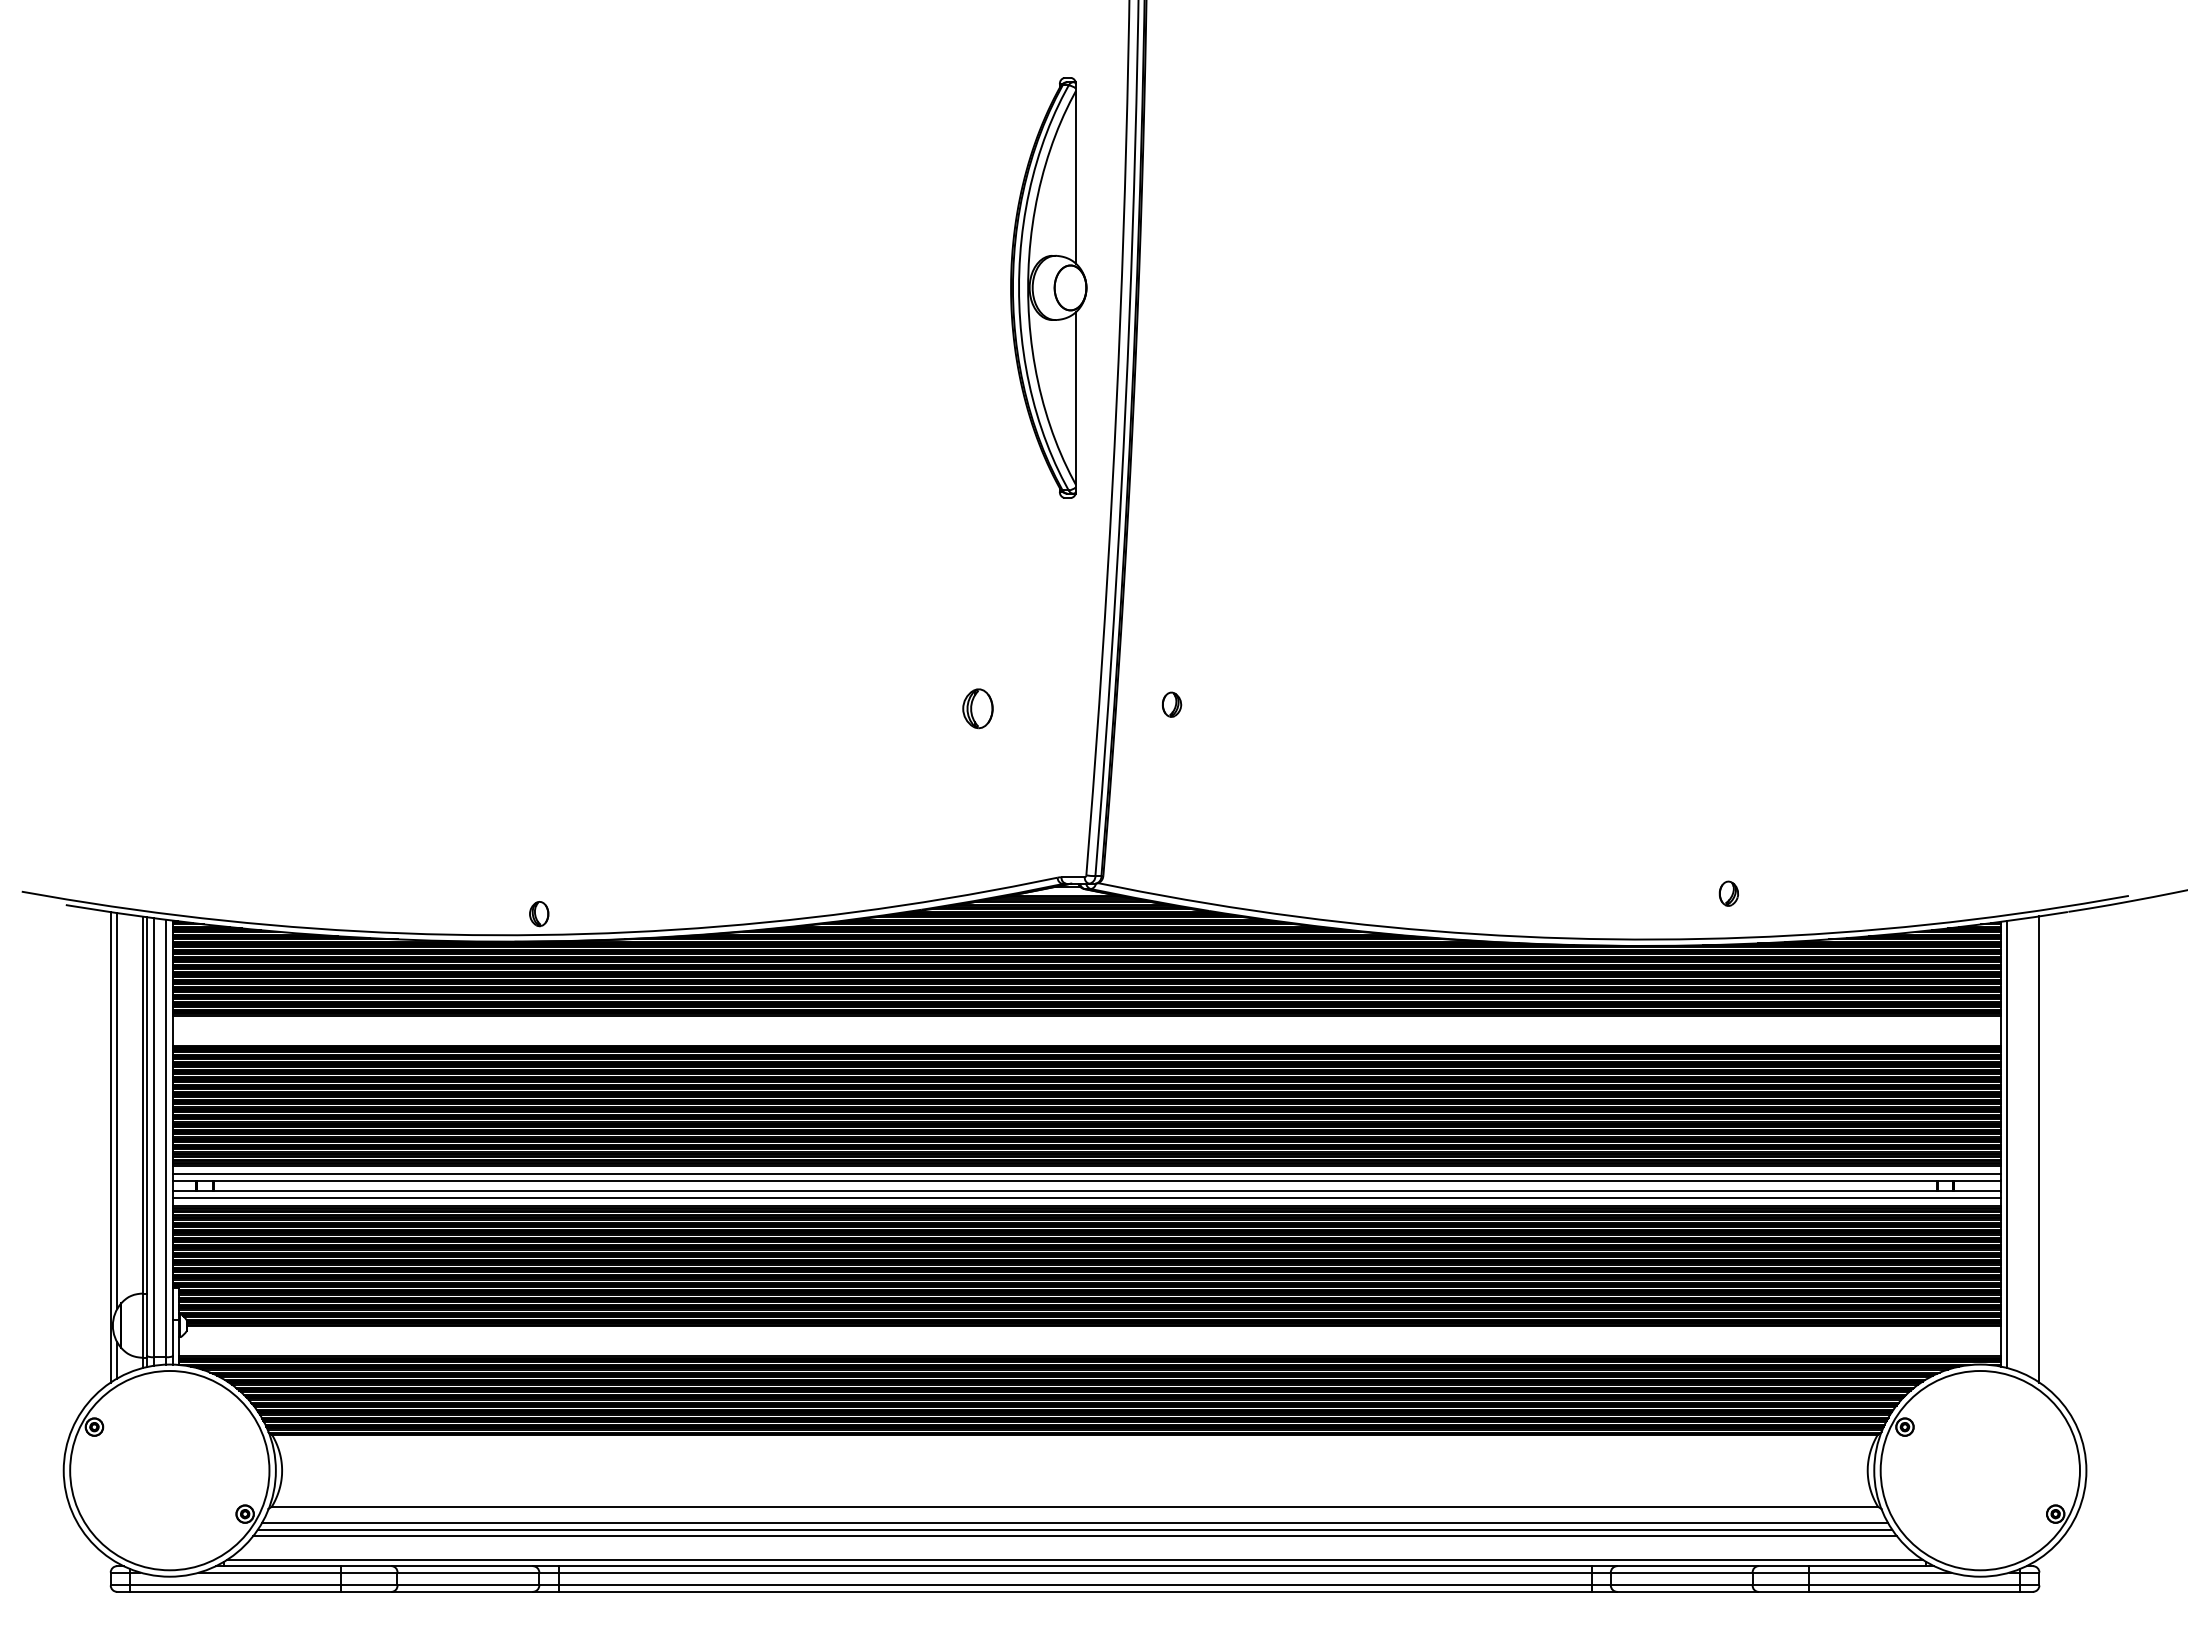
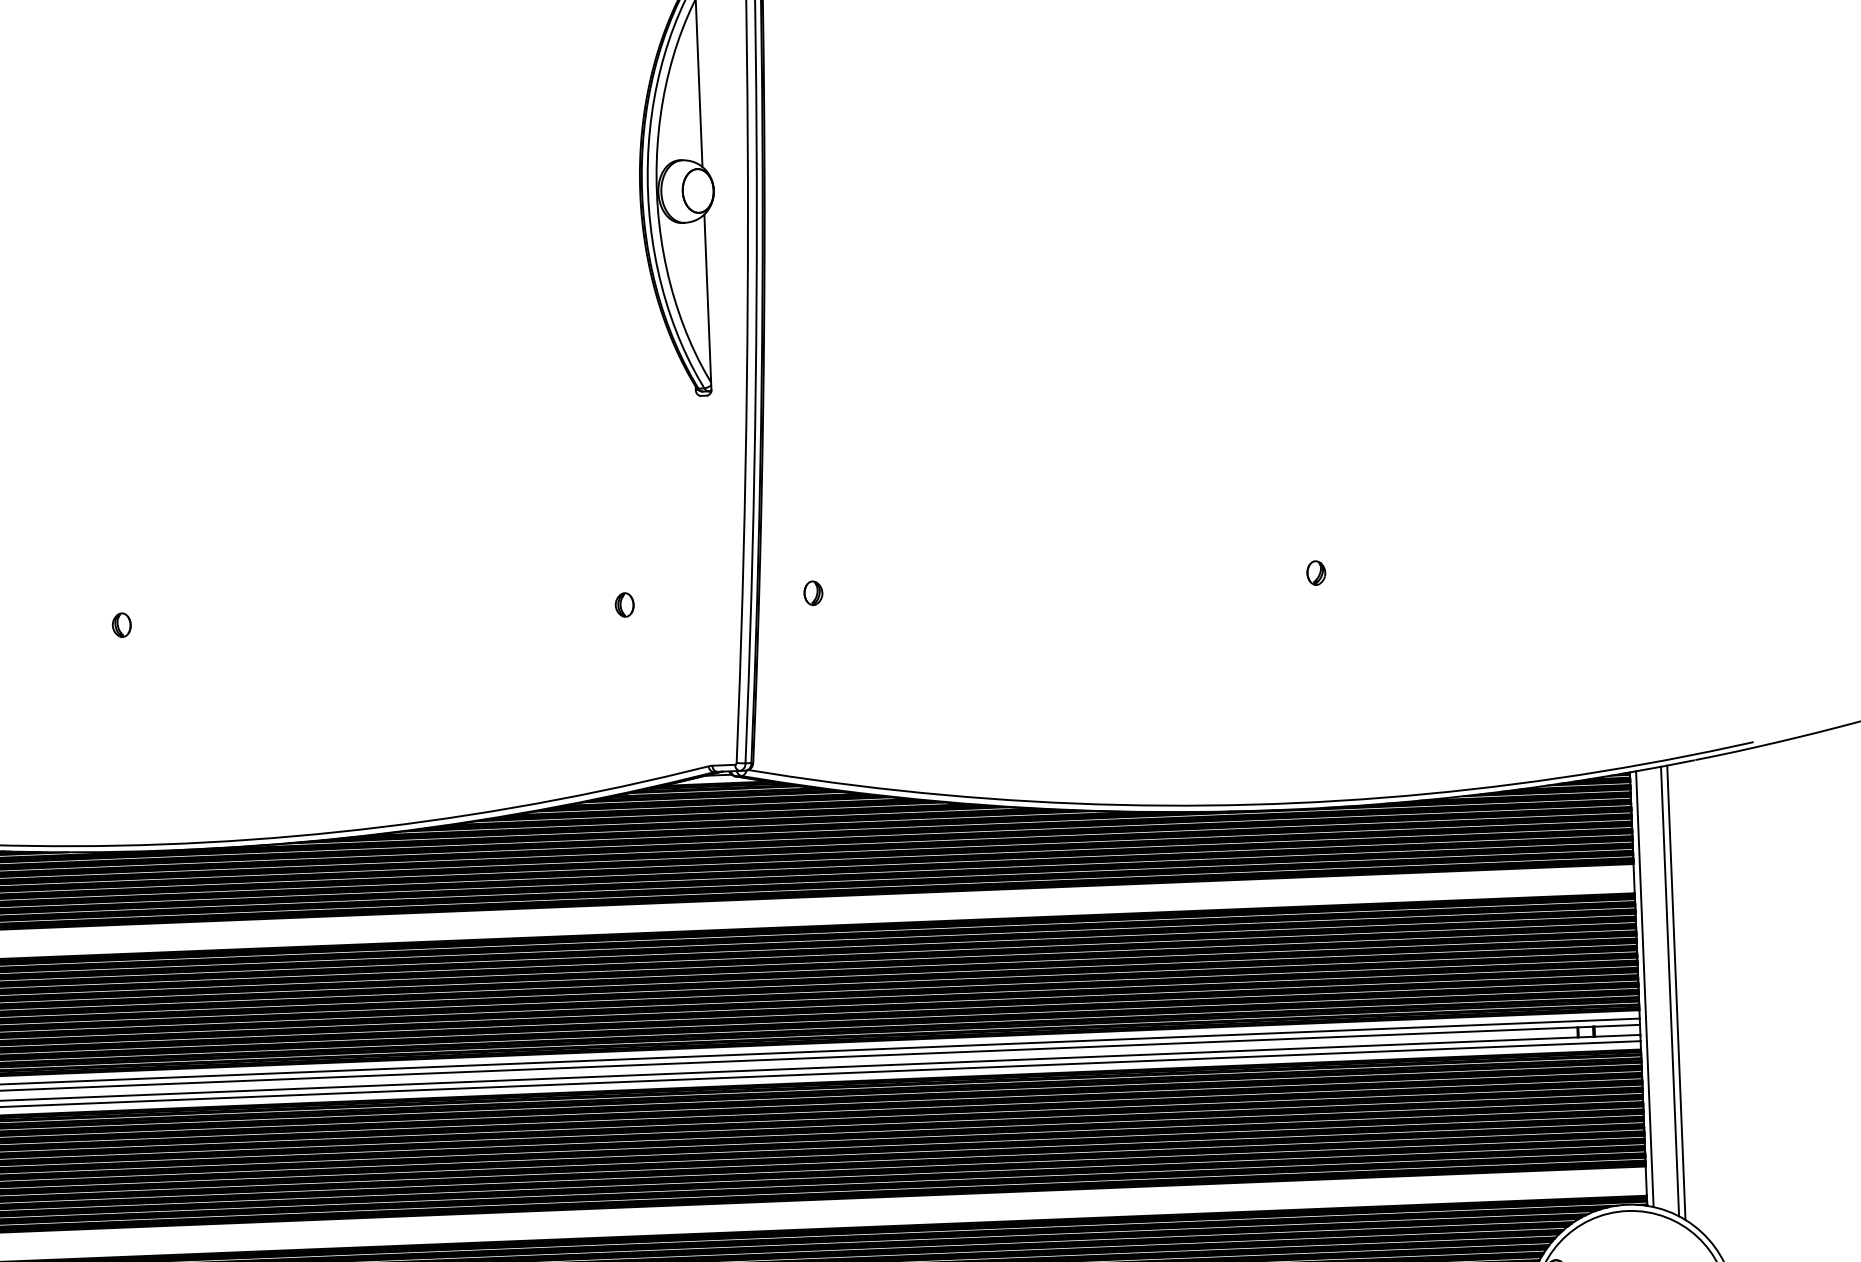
part: (978, 709) -> (625, 605), size x0.62
part: (1728, 893) -> (1315, 572), moved
part: (539, 914) -> (122, 625), moved
line: (2032, 1147) -> (1669, 991), added

